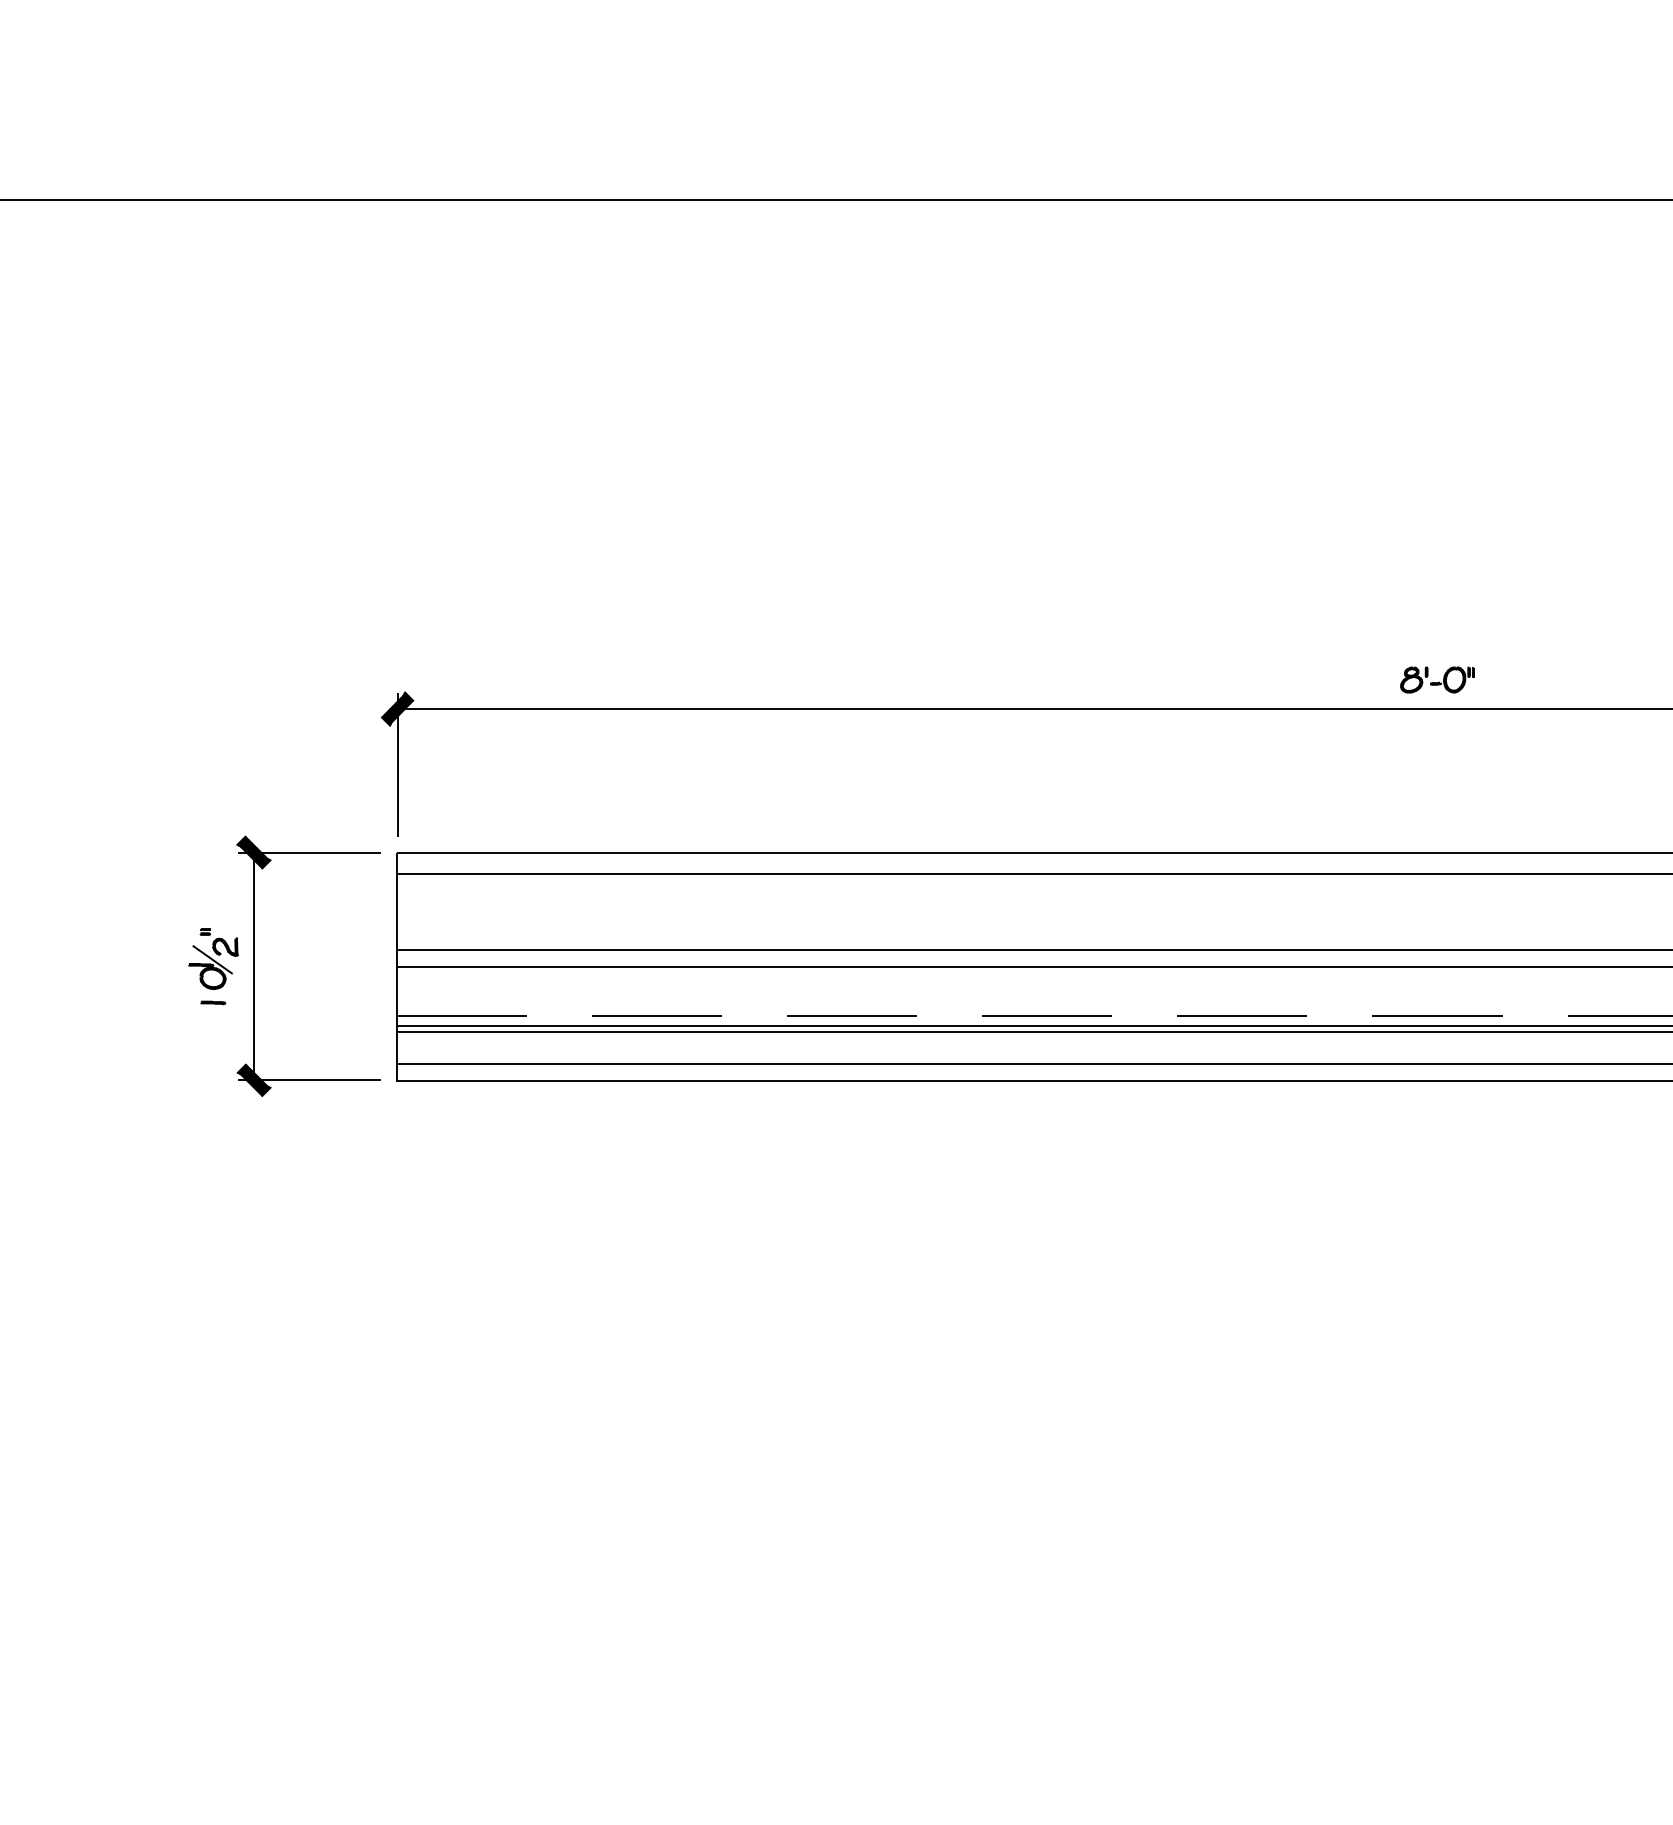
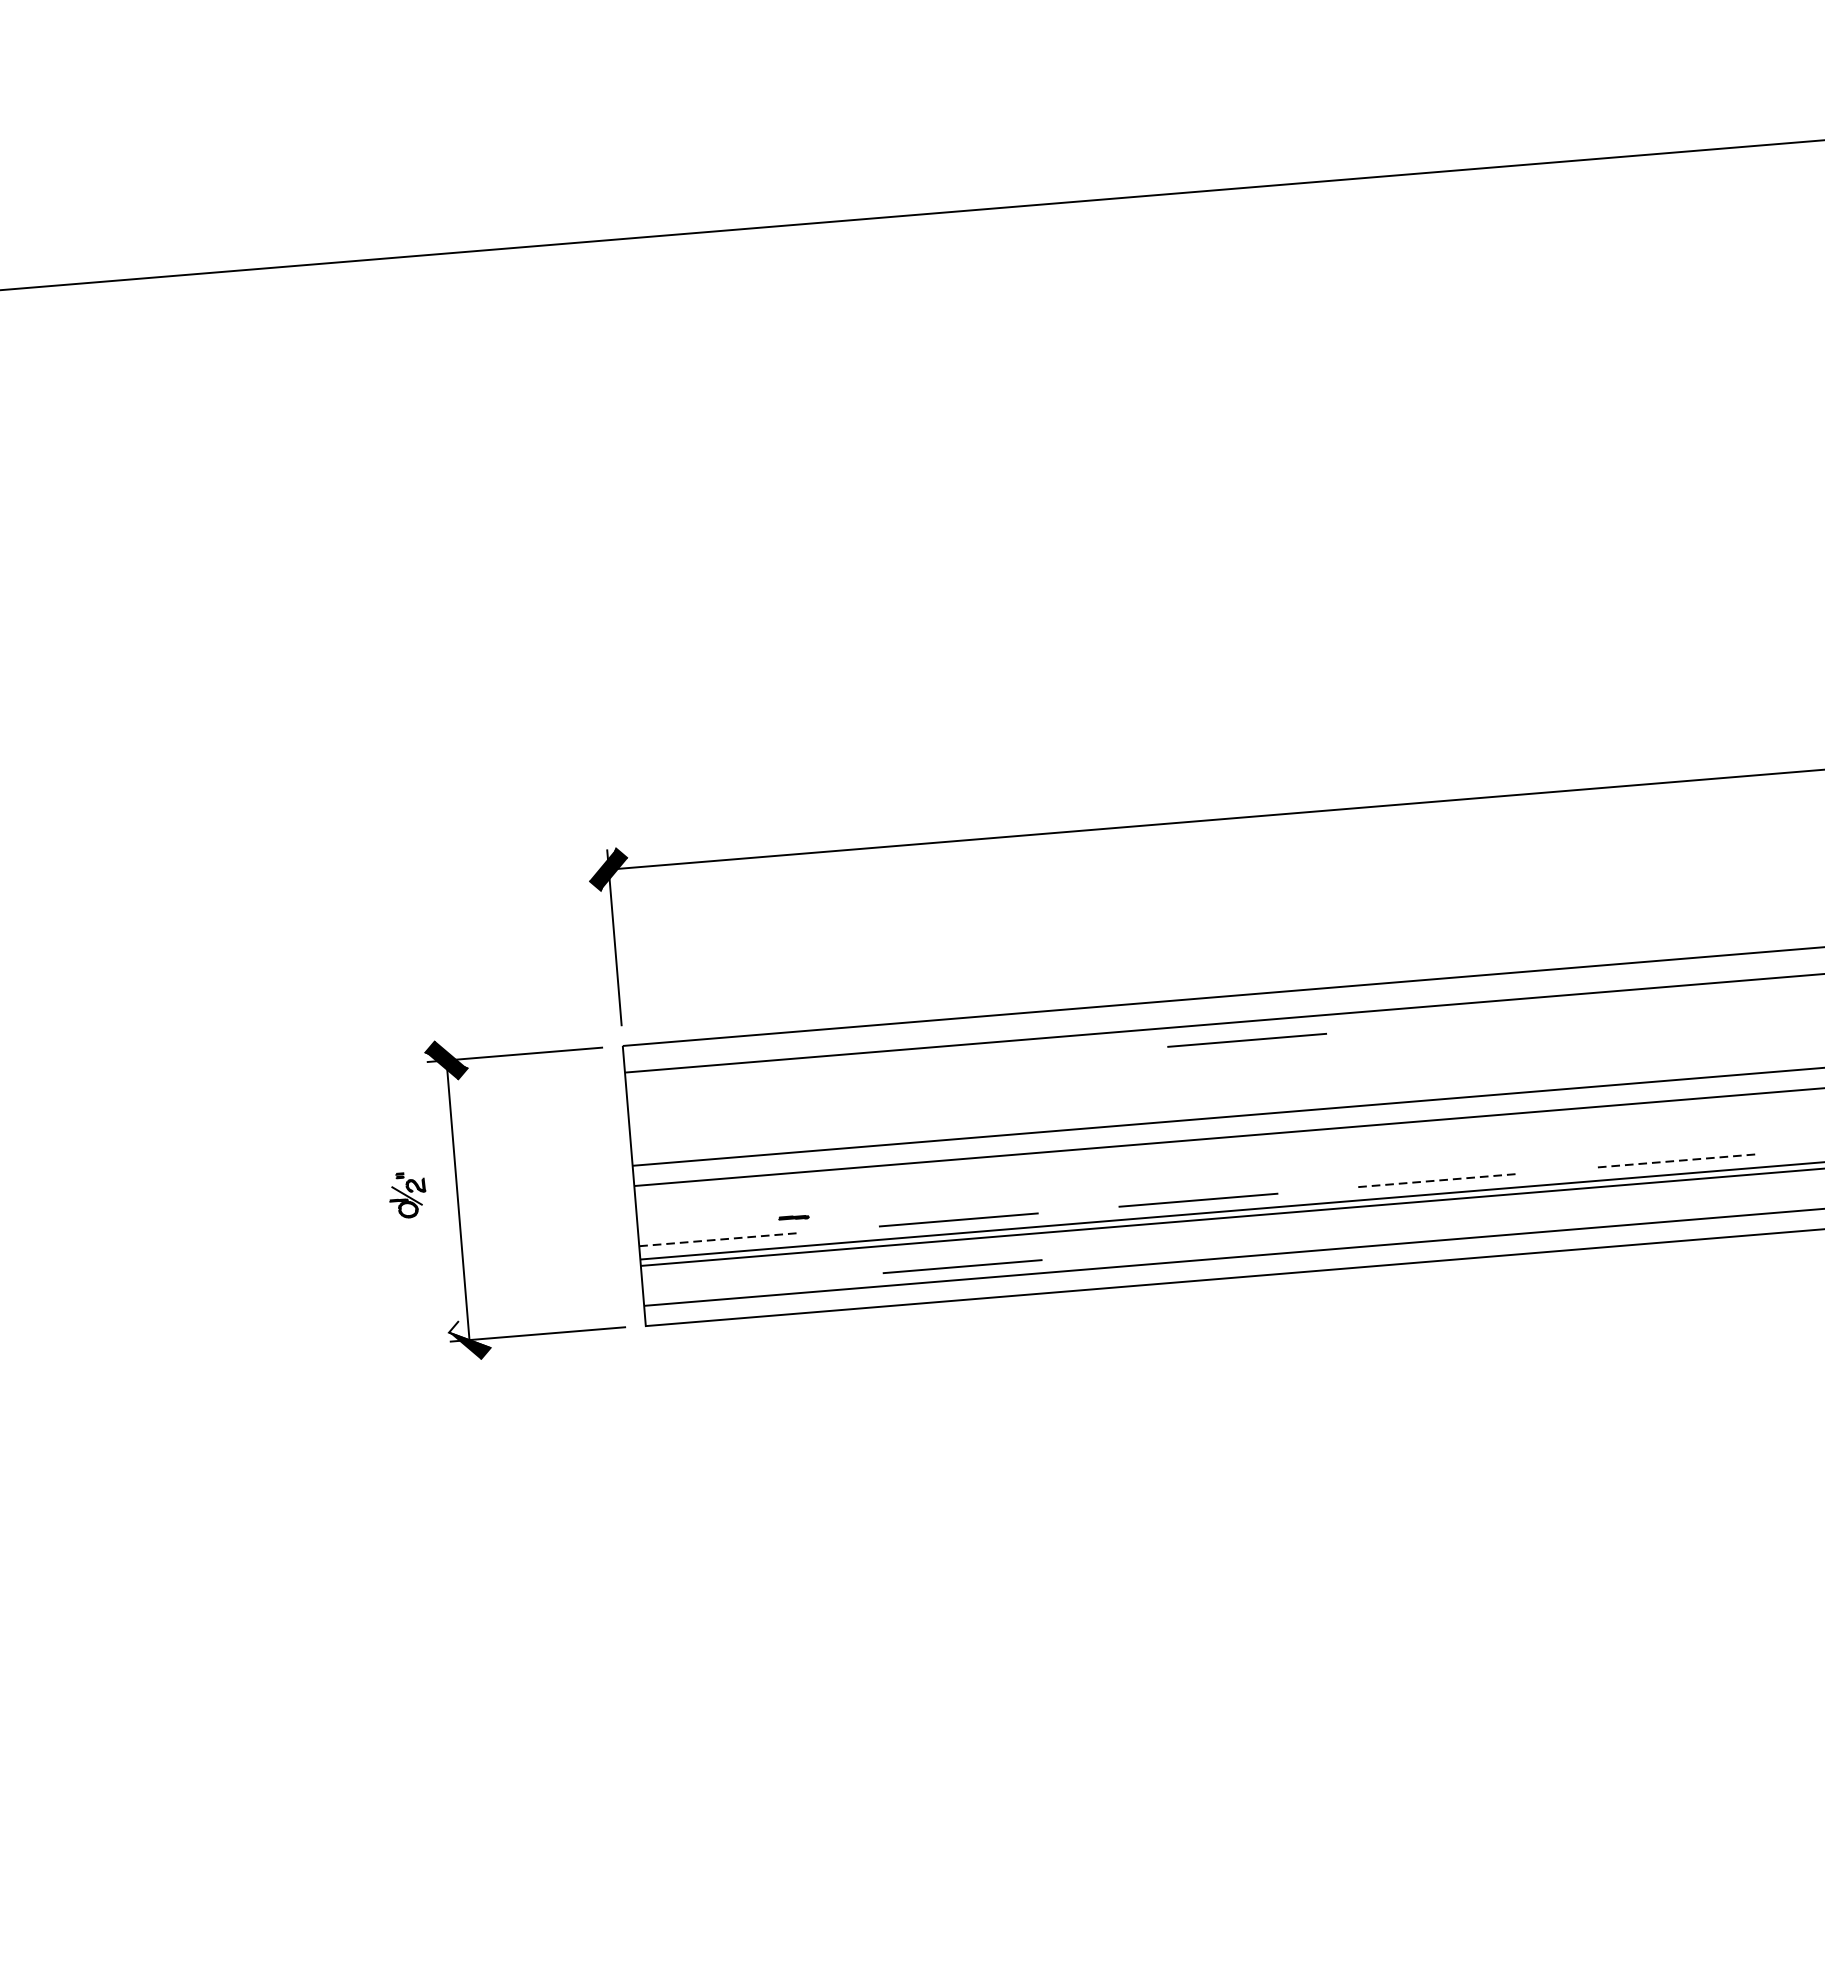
line: (901, 889) -> (1246, 1040), added
part: (213, 958) -> (407, 1194), size x0.6
part: (213, 1002) -> (794, 1217), moved
line: (462, 1015) -> (719, 1239), solid -> dashed
line: (1047, 1015) -> (1438, 1180), solid -> dashed
line: (1242, 1015) -> (1677, 1160), solid -> dashed
line: (656, 1053) -> (961, 1266), added
fill: (253, 1075) -> (468, 1334), removed

